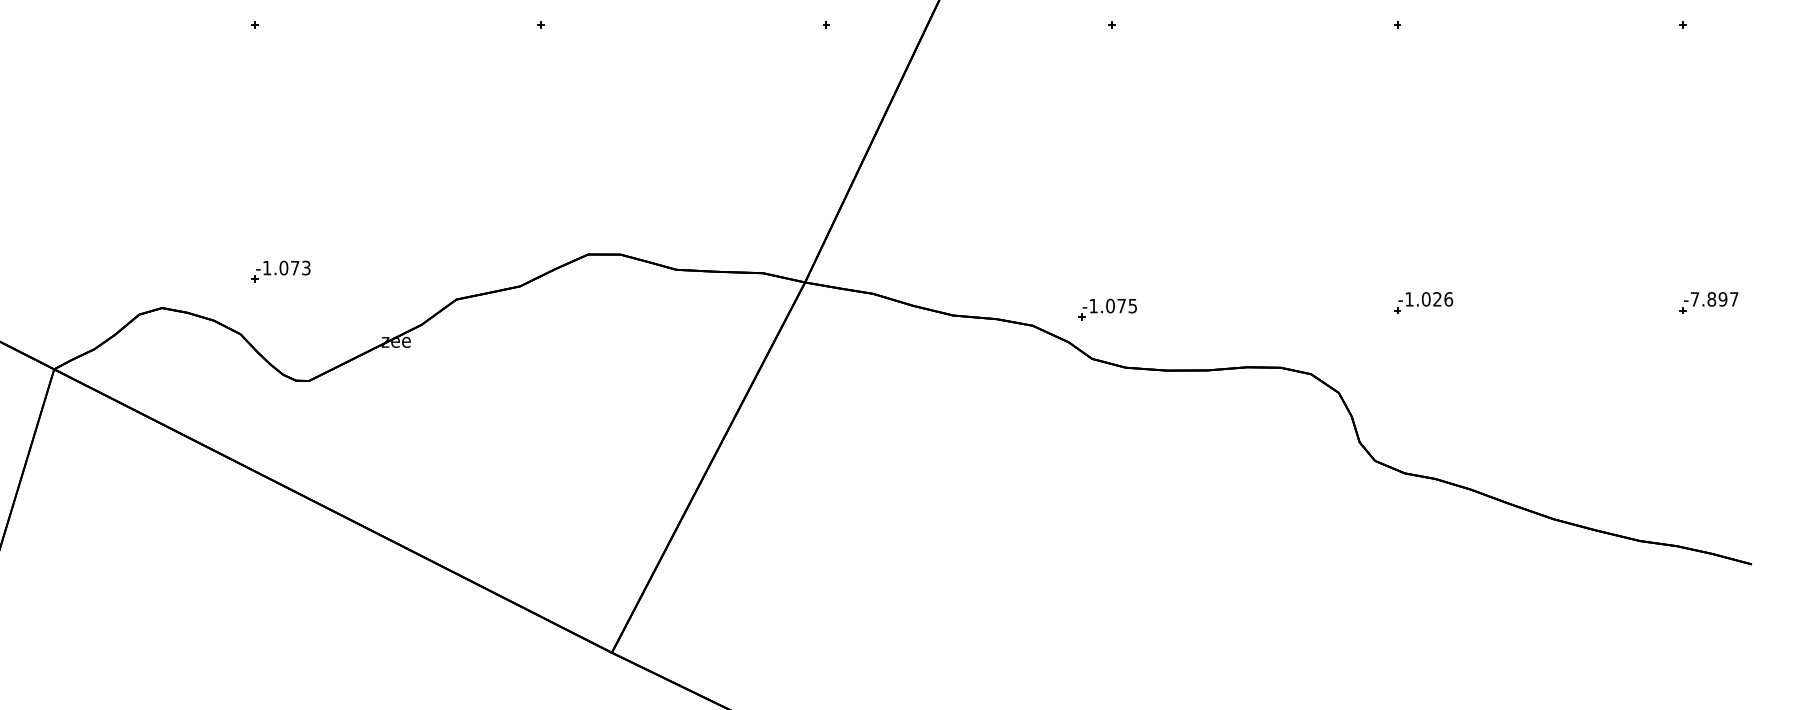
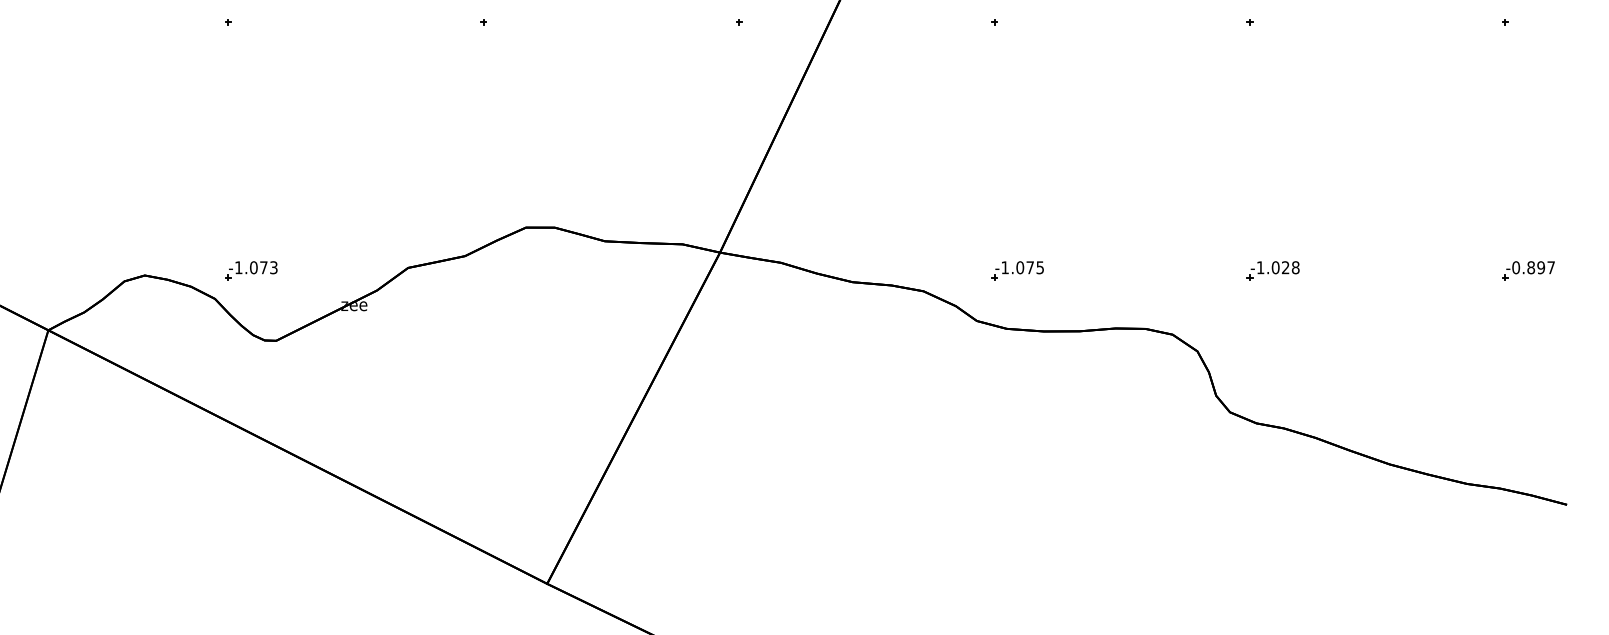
part: (281, 271) -> (251, 270), moved
text: (1448, 299) -> (1295, 267), -1.026 -> -1.028
text: (1695, 299) -> (1516, 267), -7.897 -> -0.897
part: (1107, 309) -> (1017, 270), moved

